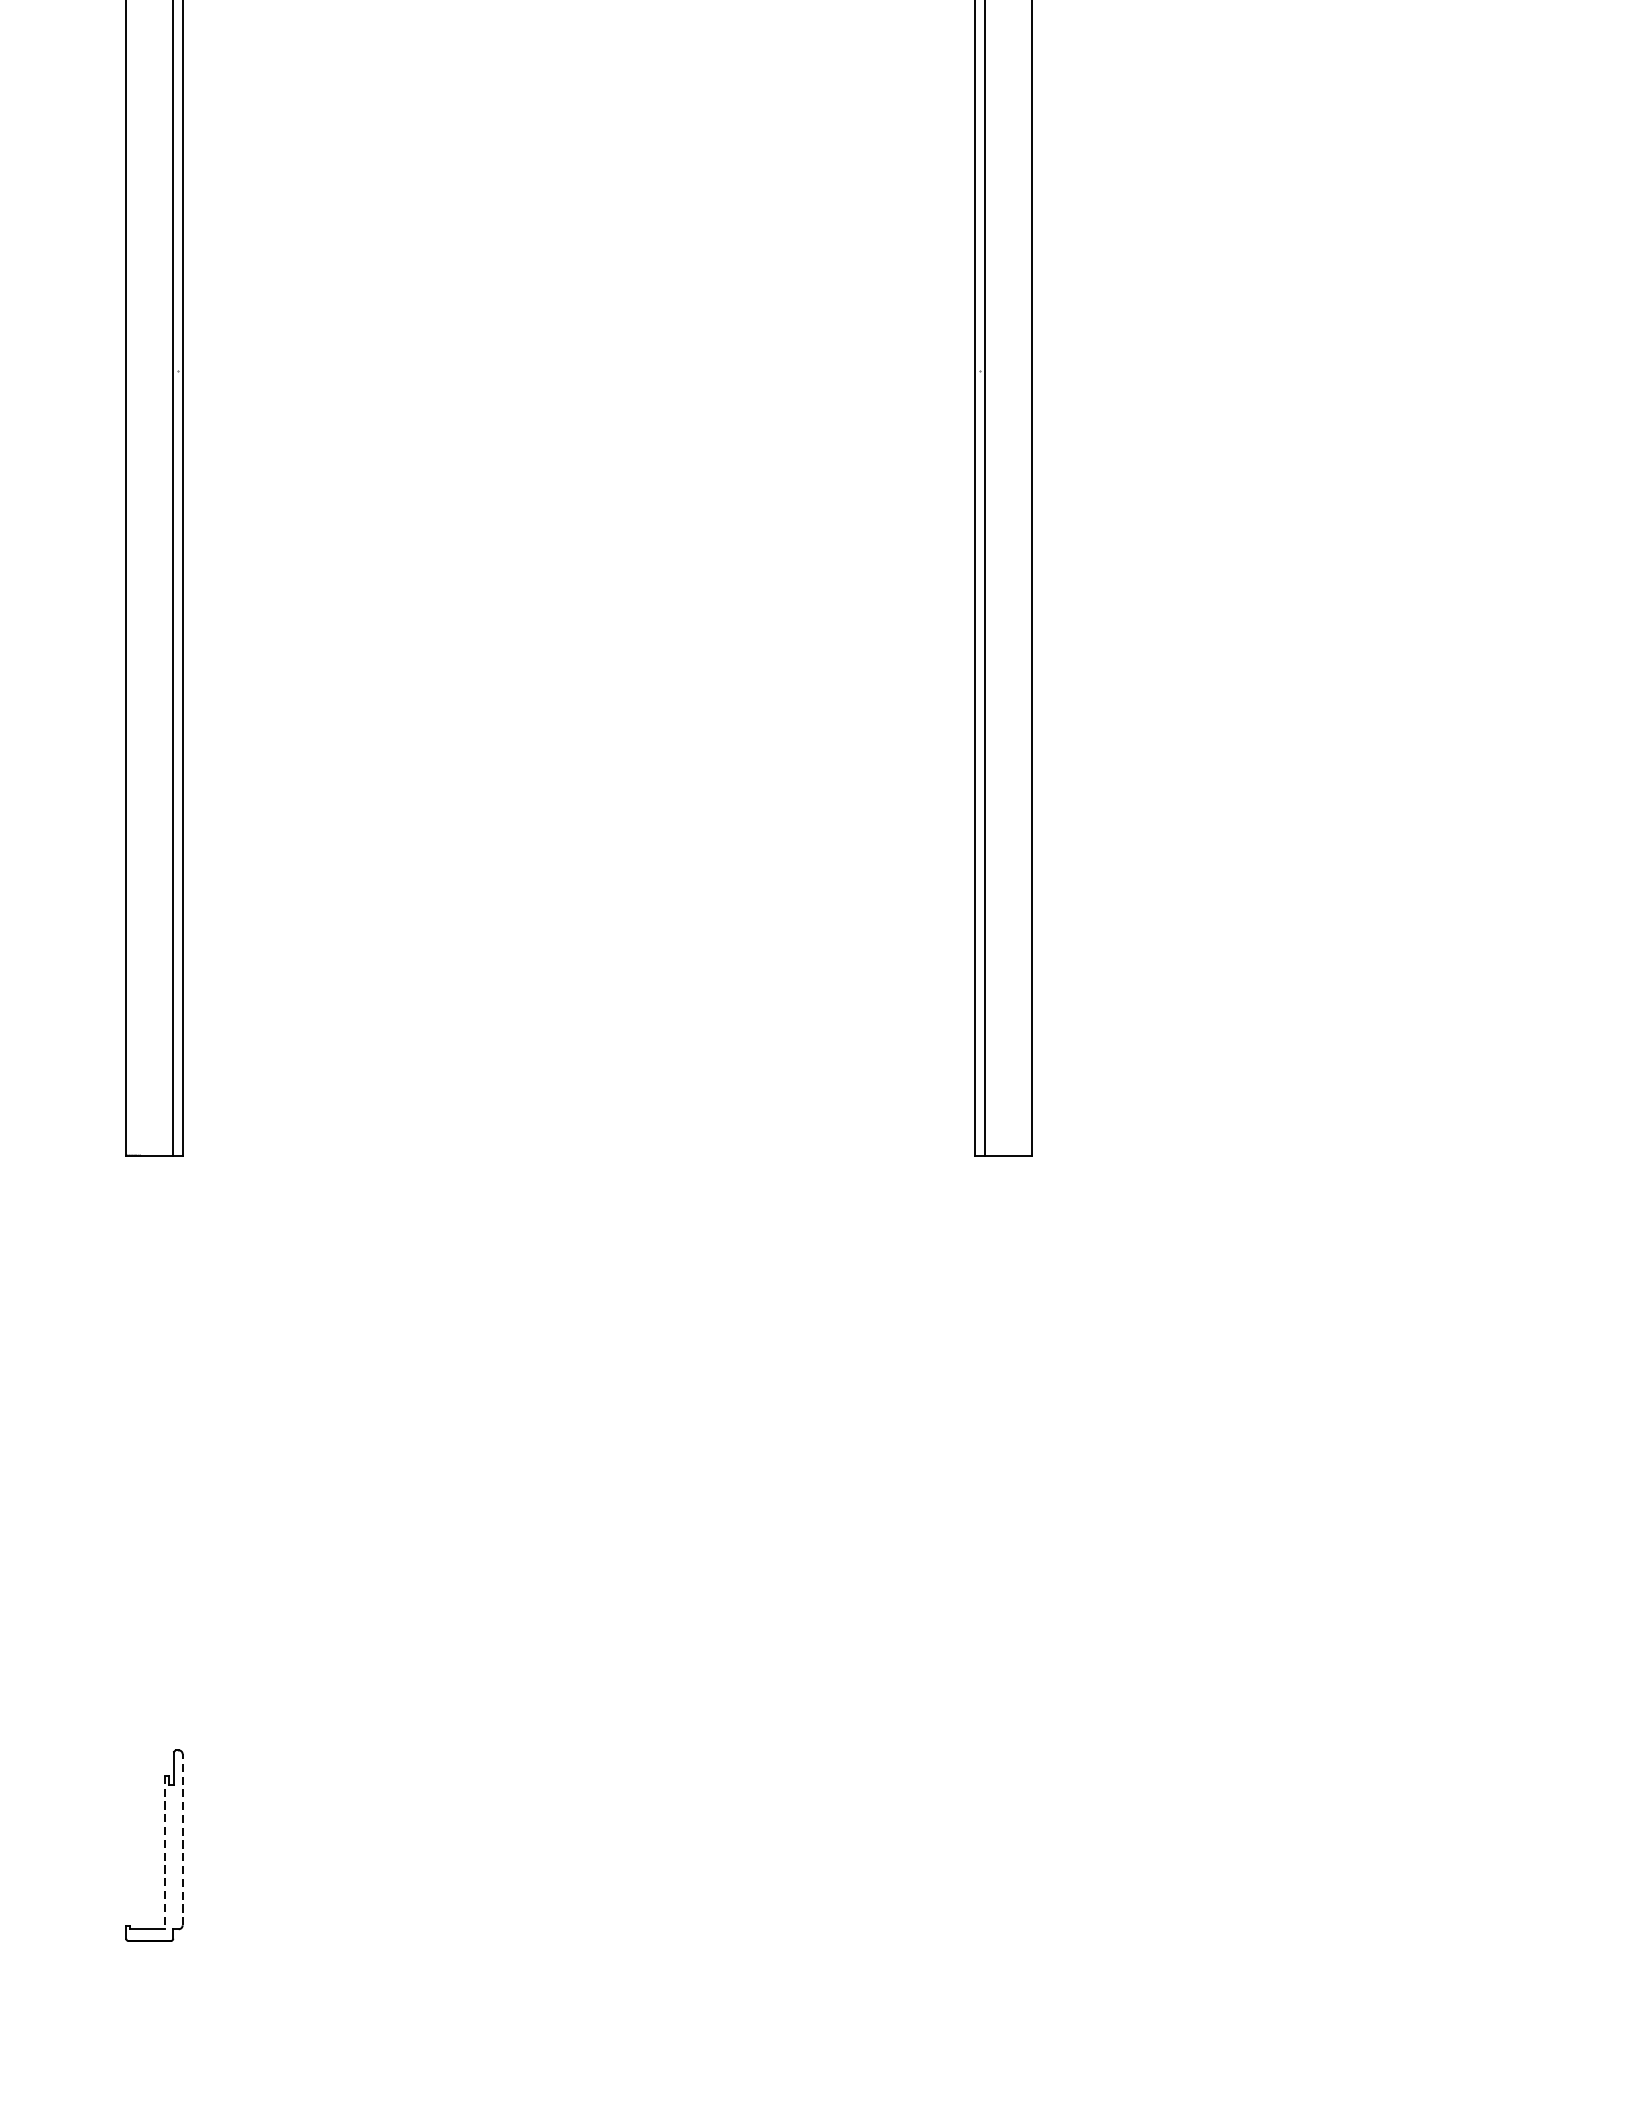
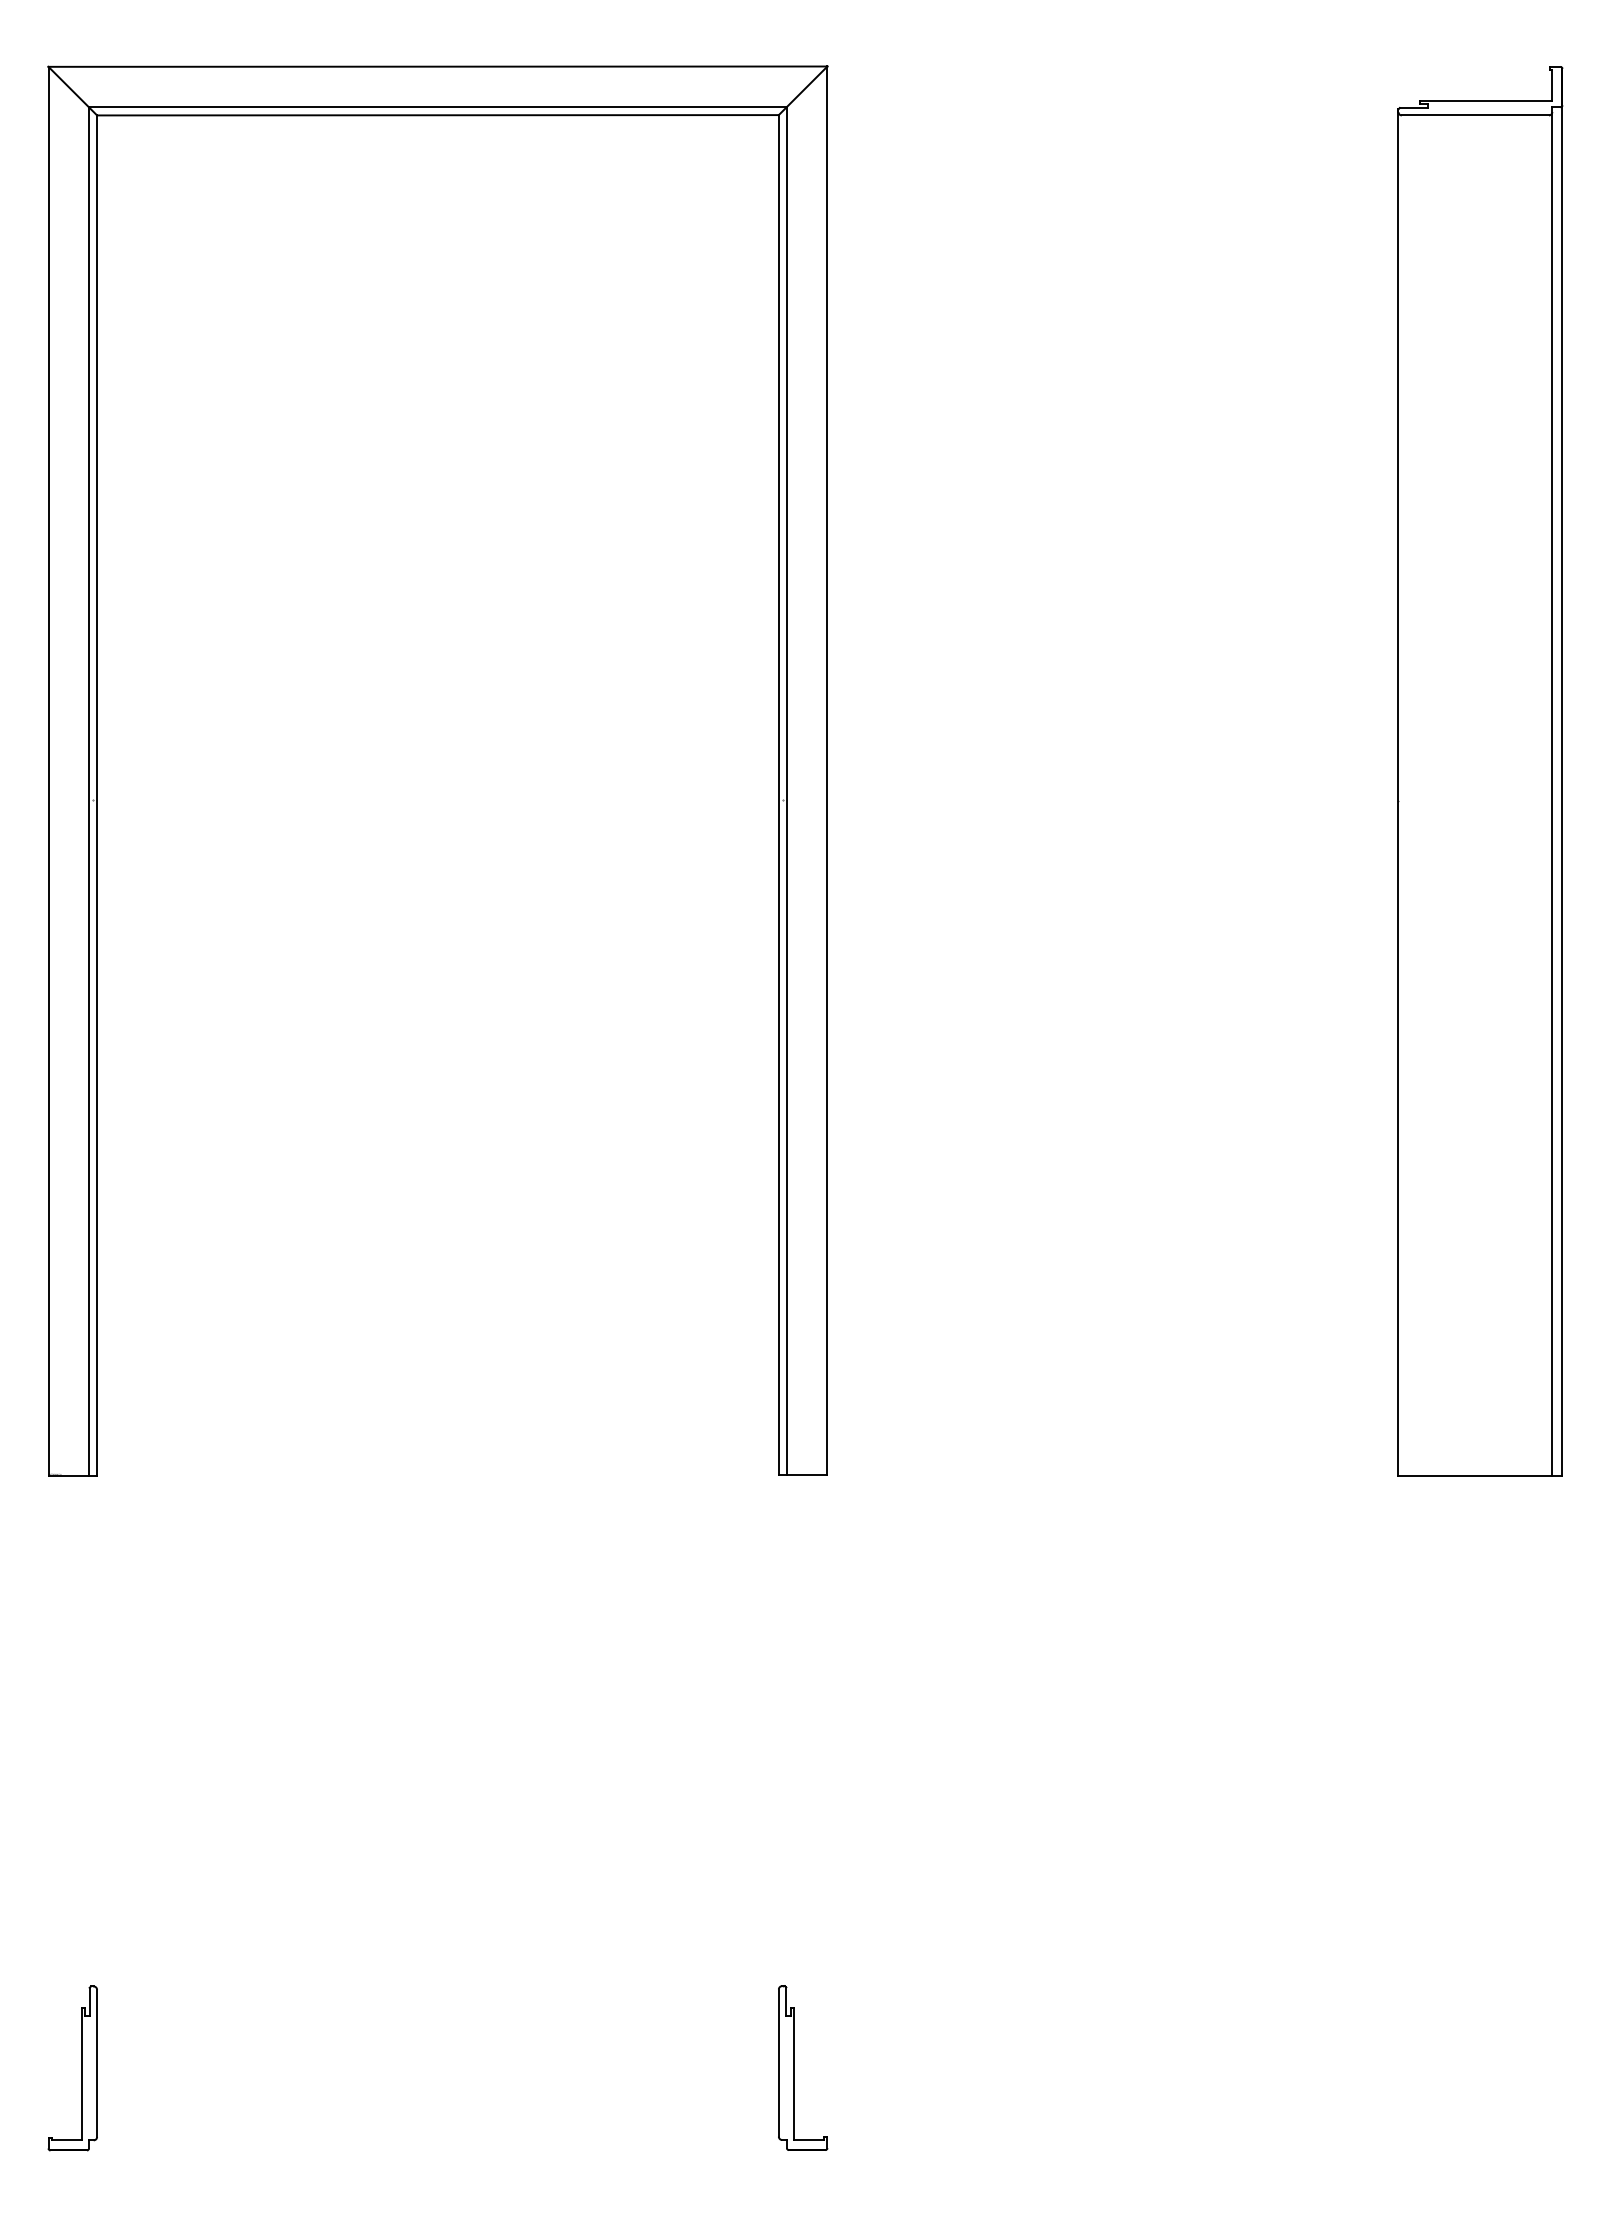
line: (183, 1839) -> (97, 2063), dashed -> solid
part: (993, 1844) -> (794, 2067), added
line: (165, 1852) -> (82, 2074), dashed -> solid

